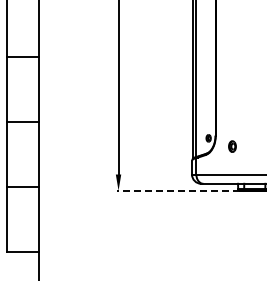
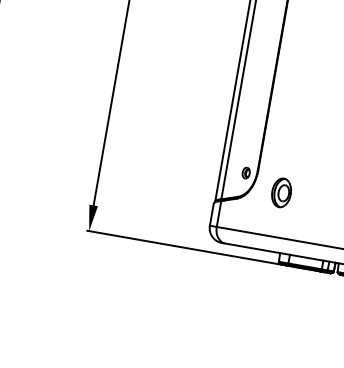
part: (232, 146) -> (281, 192), size x1.67
line: (178, 190) -> (184, 247), dashed -> solid

